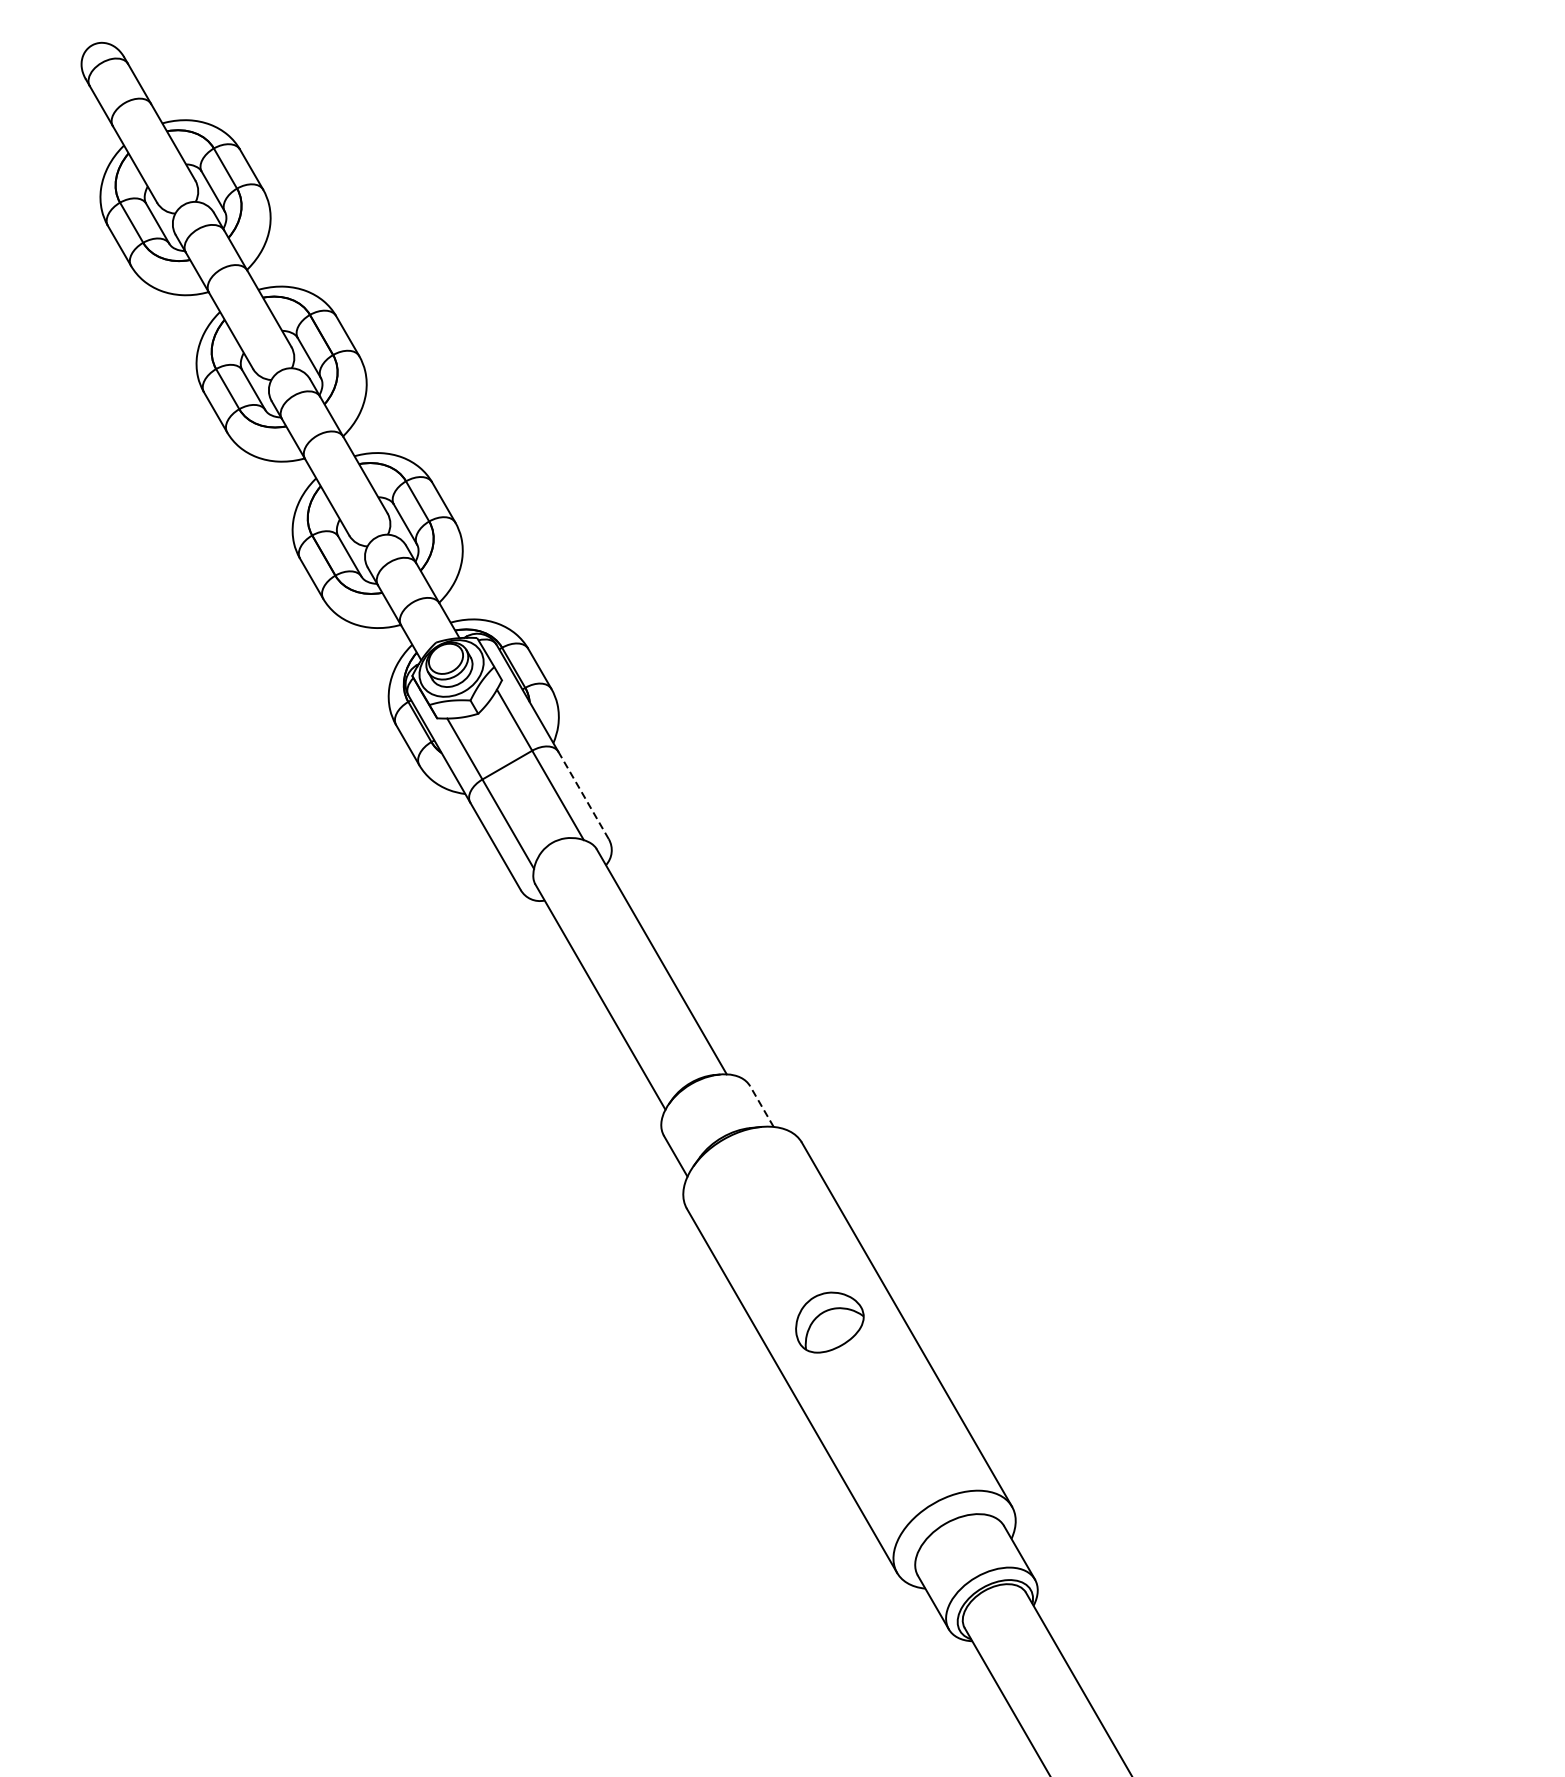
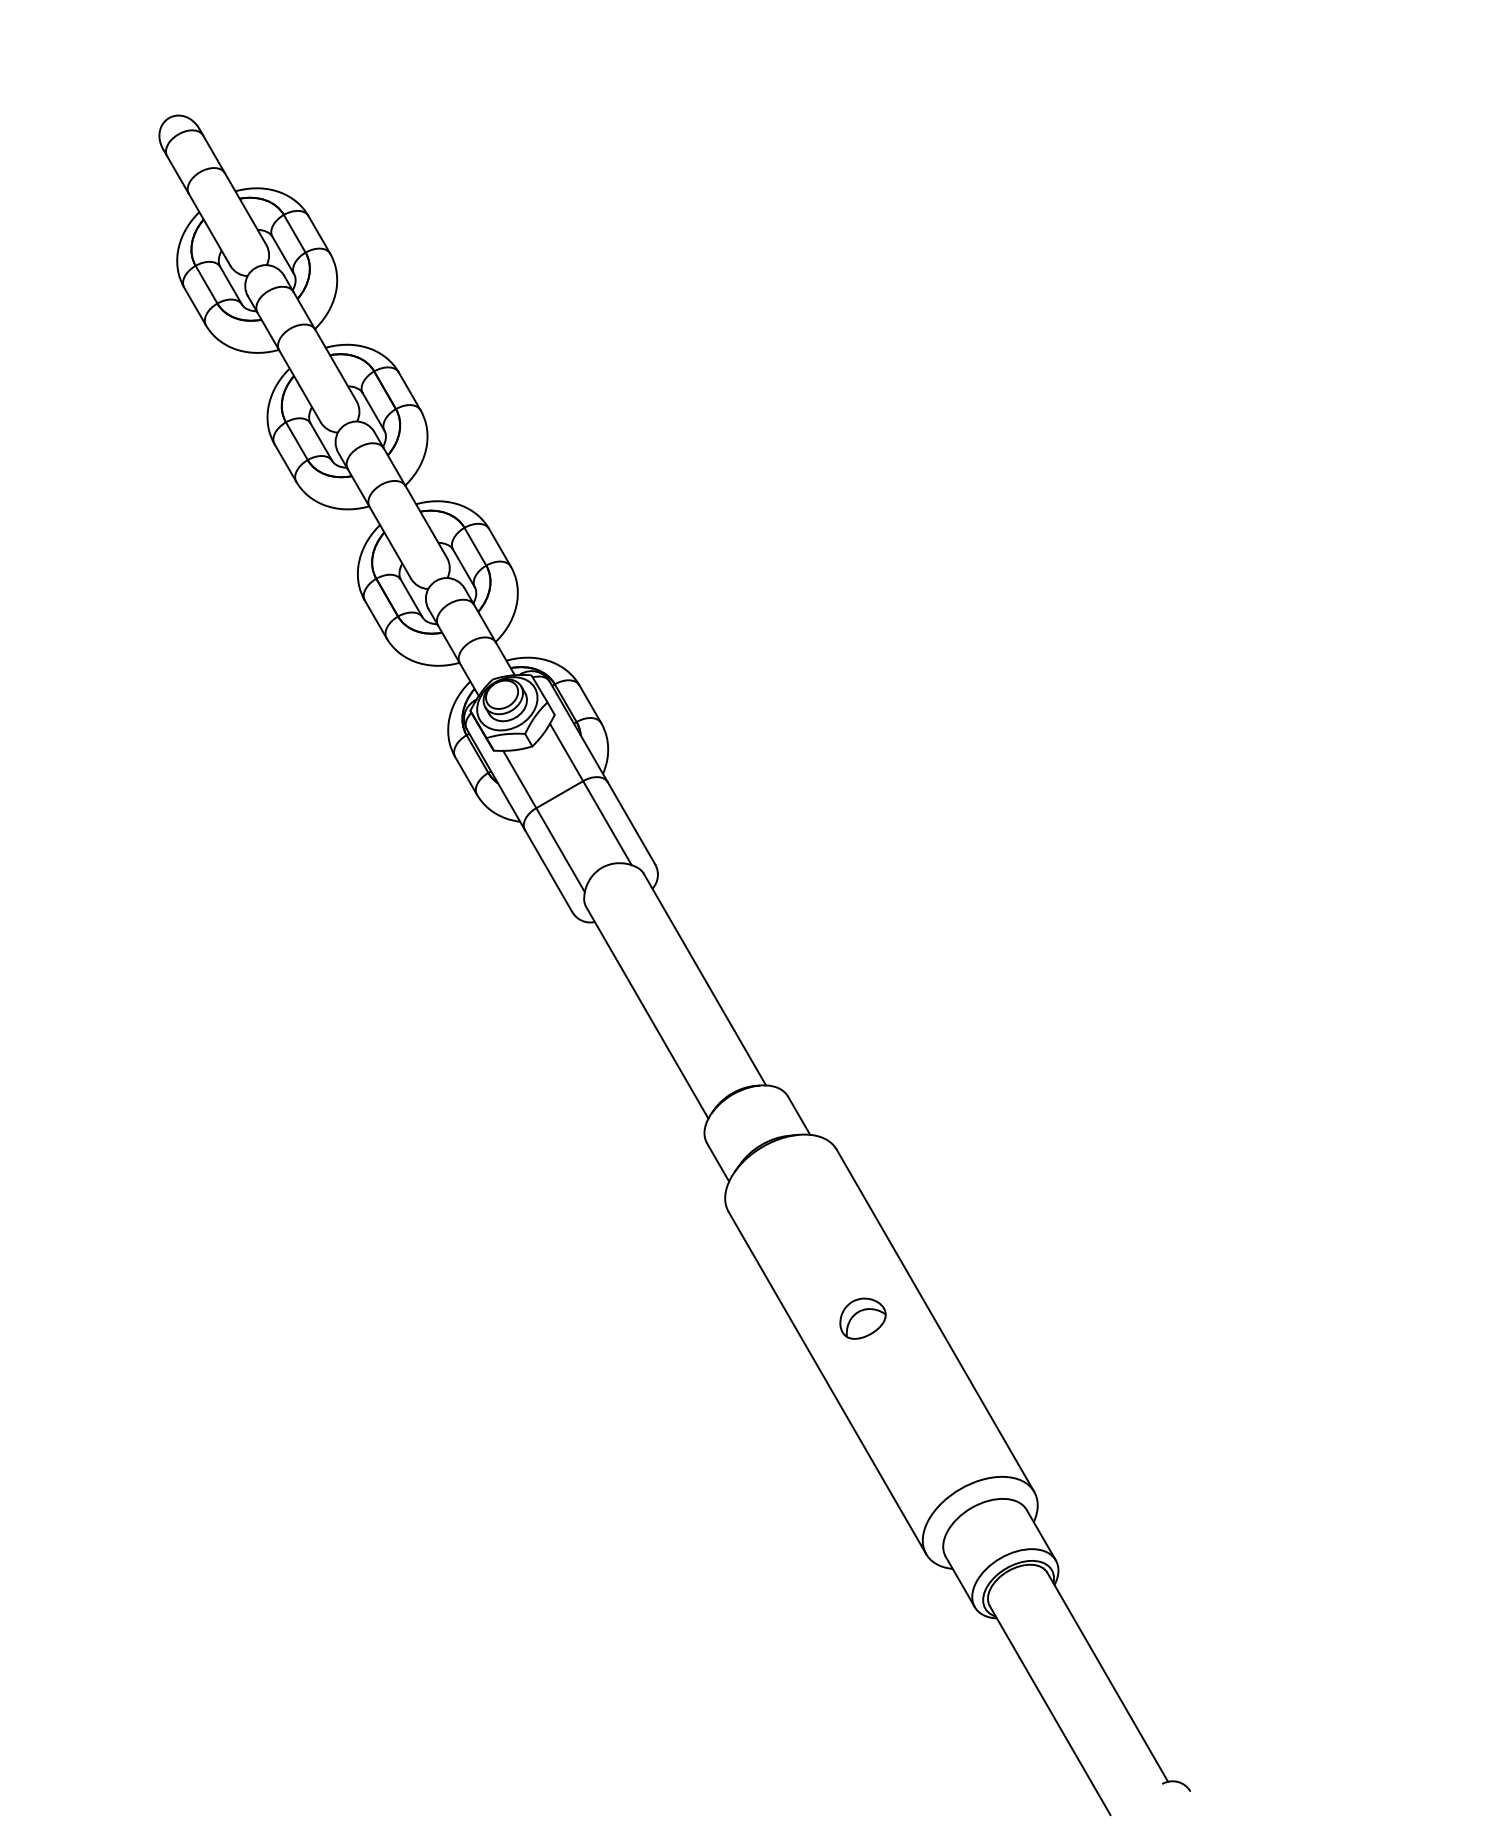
line: (583, 794) -> (631, 822), dashed -> solid
line: (761, 1106) -> (798, 1115), dashed -> solid
part: (829, 1322) -> (862, 1318), size x0.71

